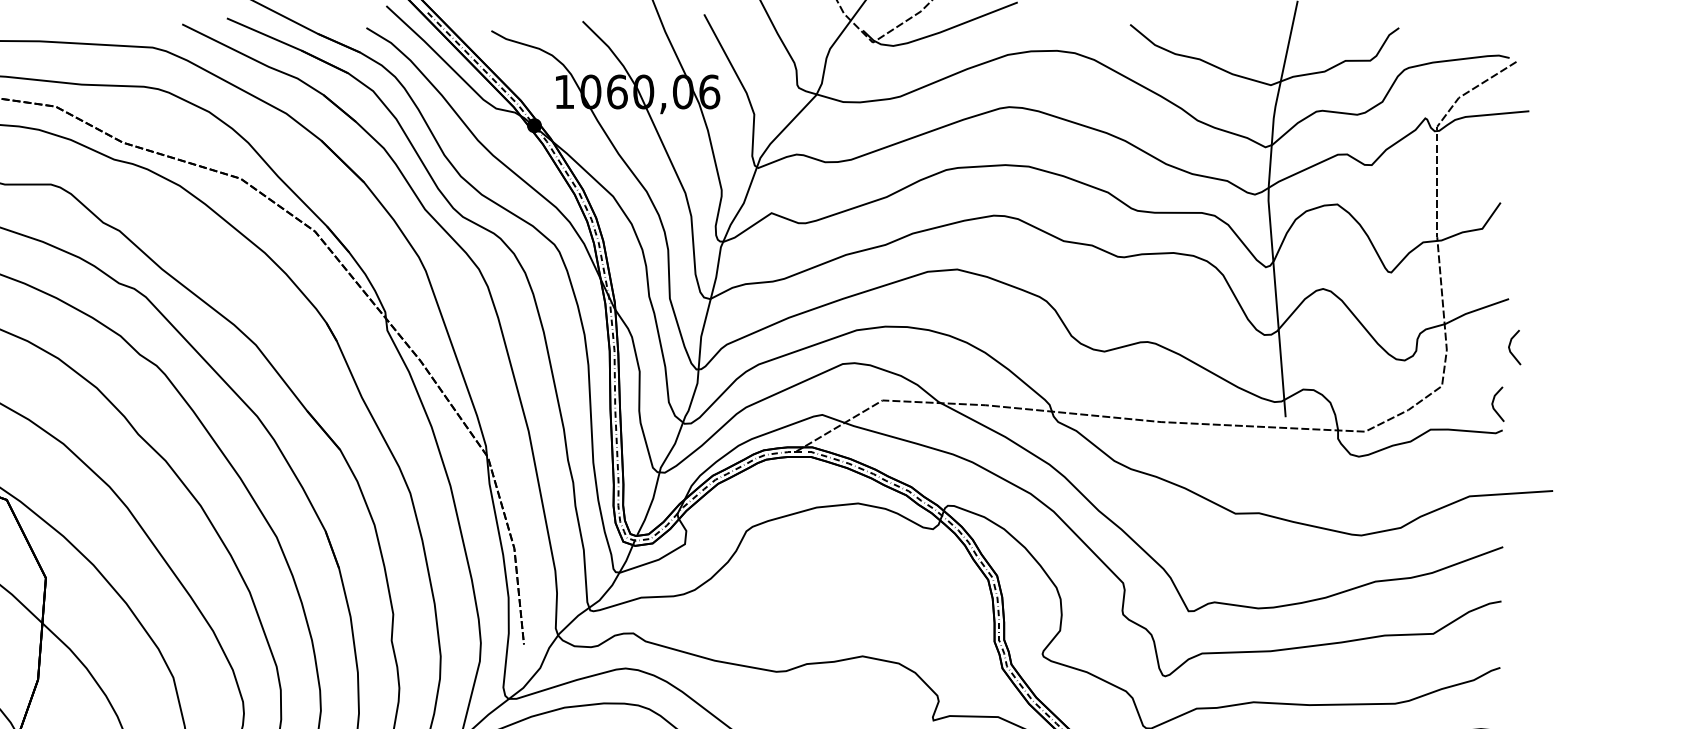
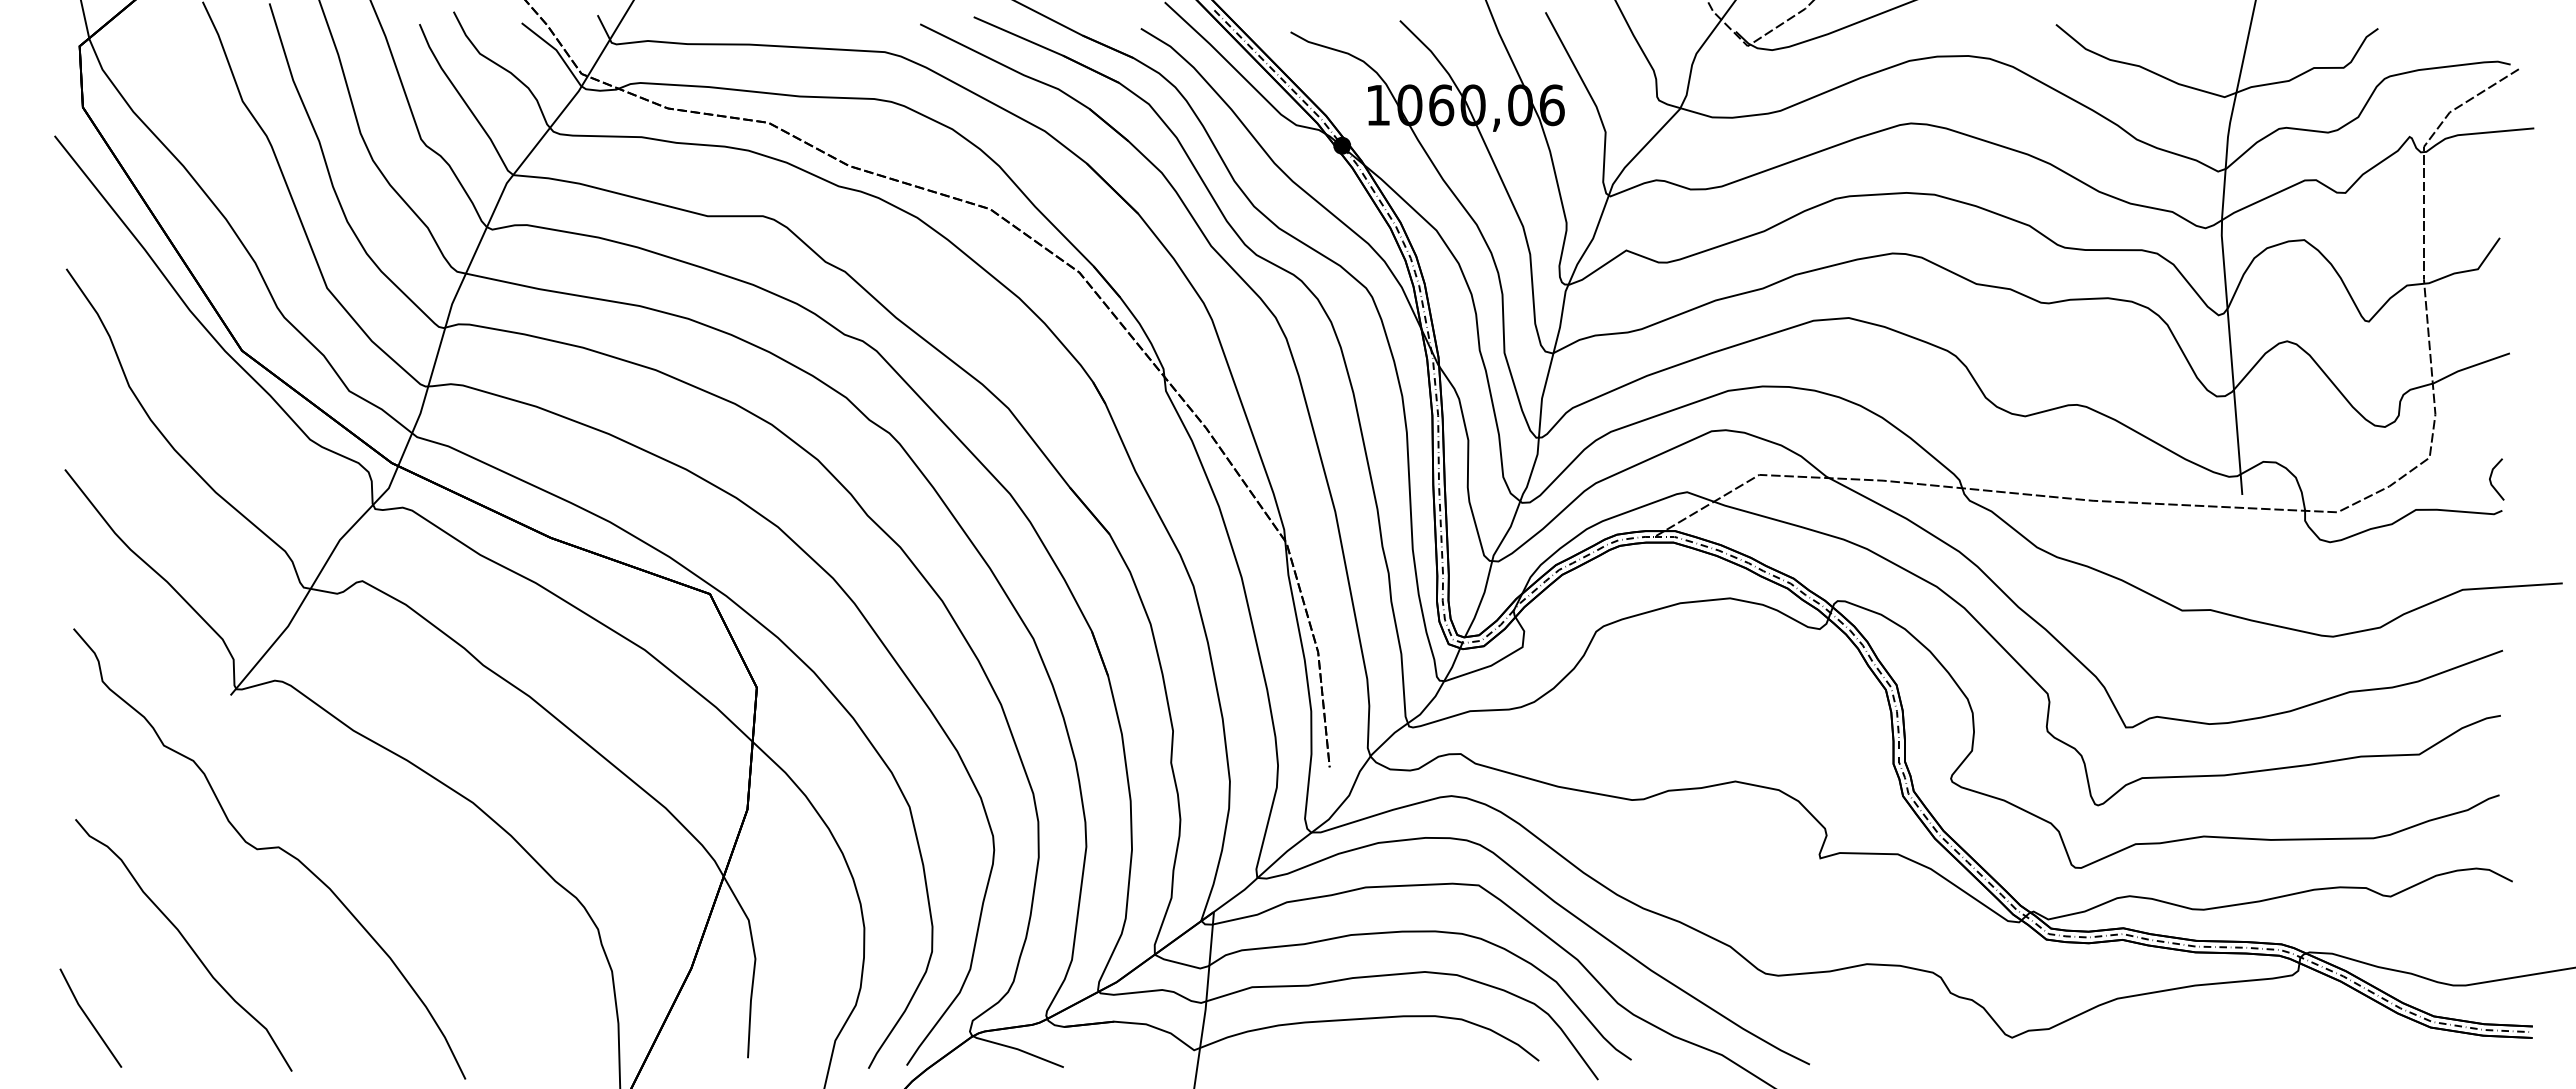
line: (1510, 348) -> (2511, 412), removed

